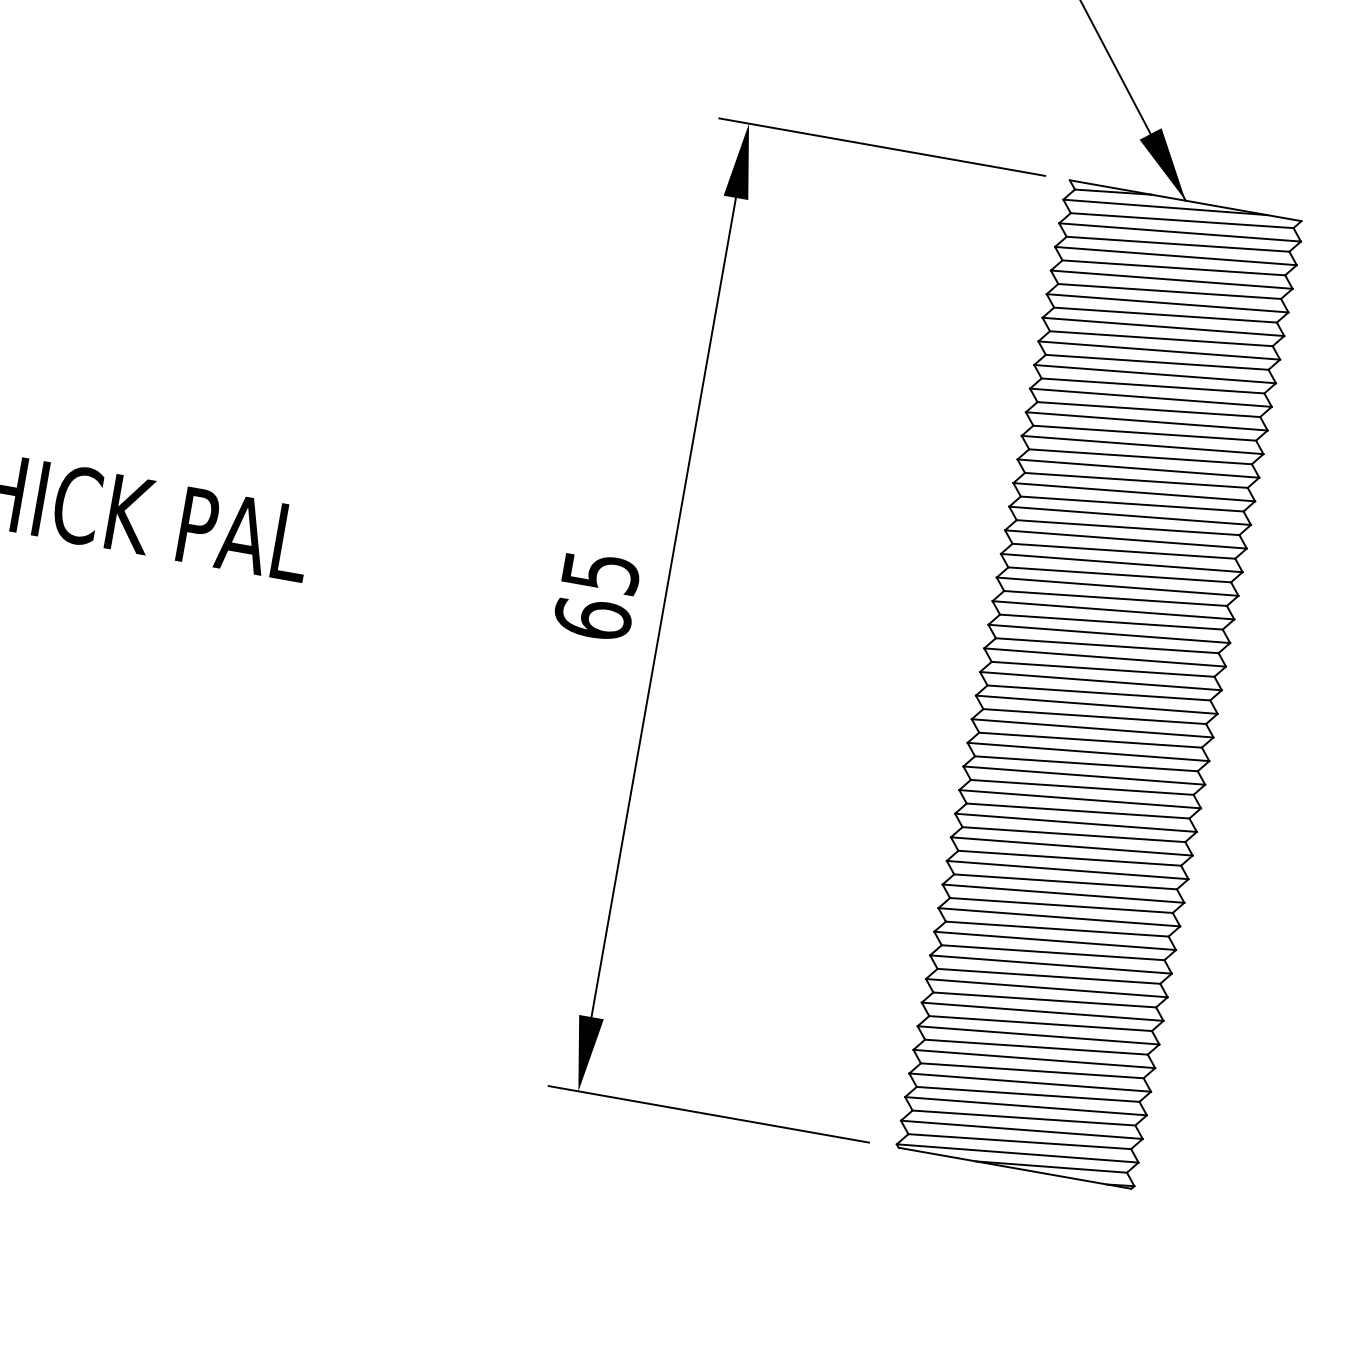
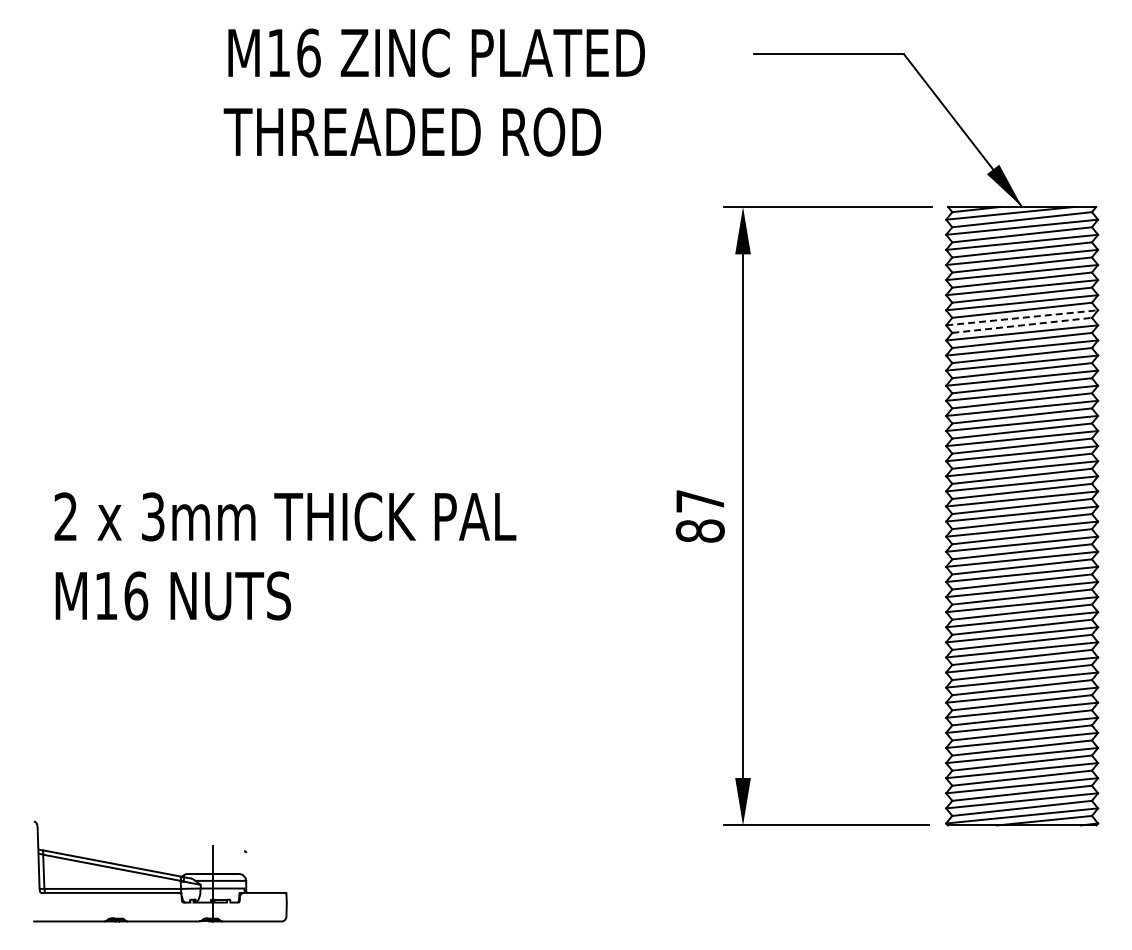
line: (1155, 373) -> (1022, 317), solid -> dashed
line: (1153, 386) -> (1022, 325), solid -> dashed
text: (595, 595) -> (699, 516), 65 -> 87

